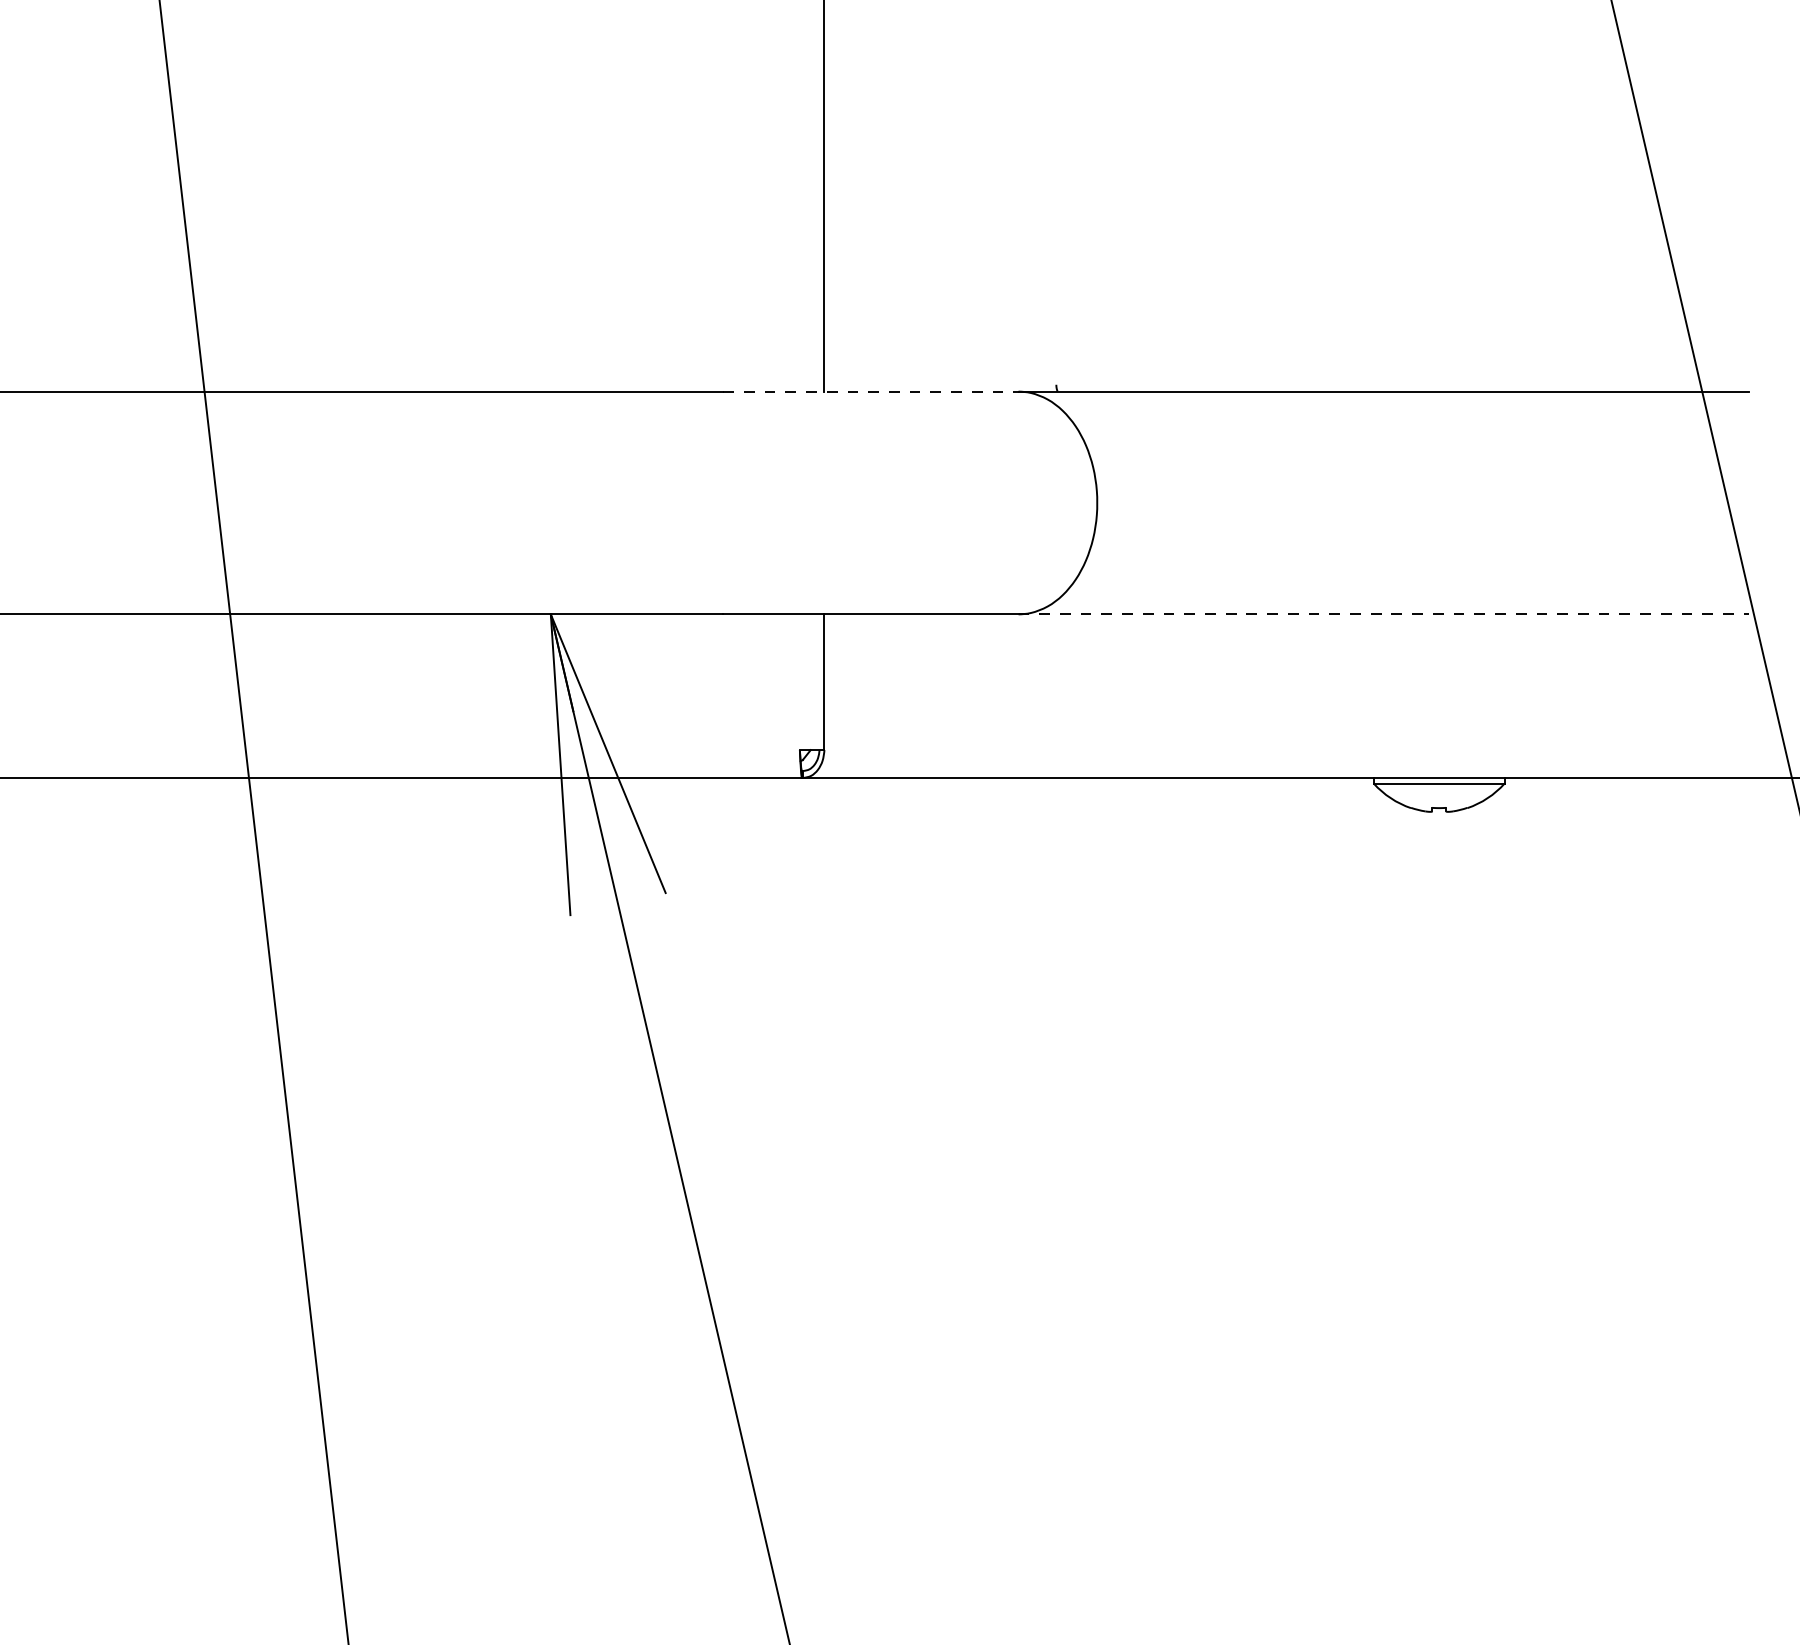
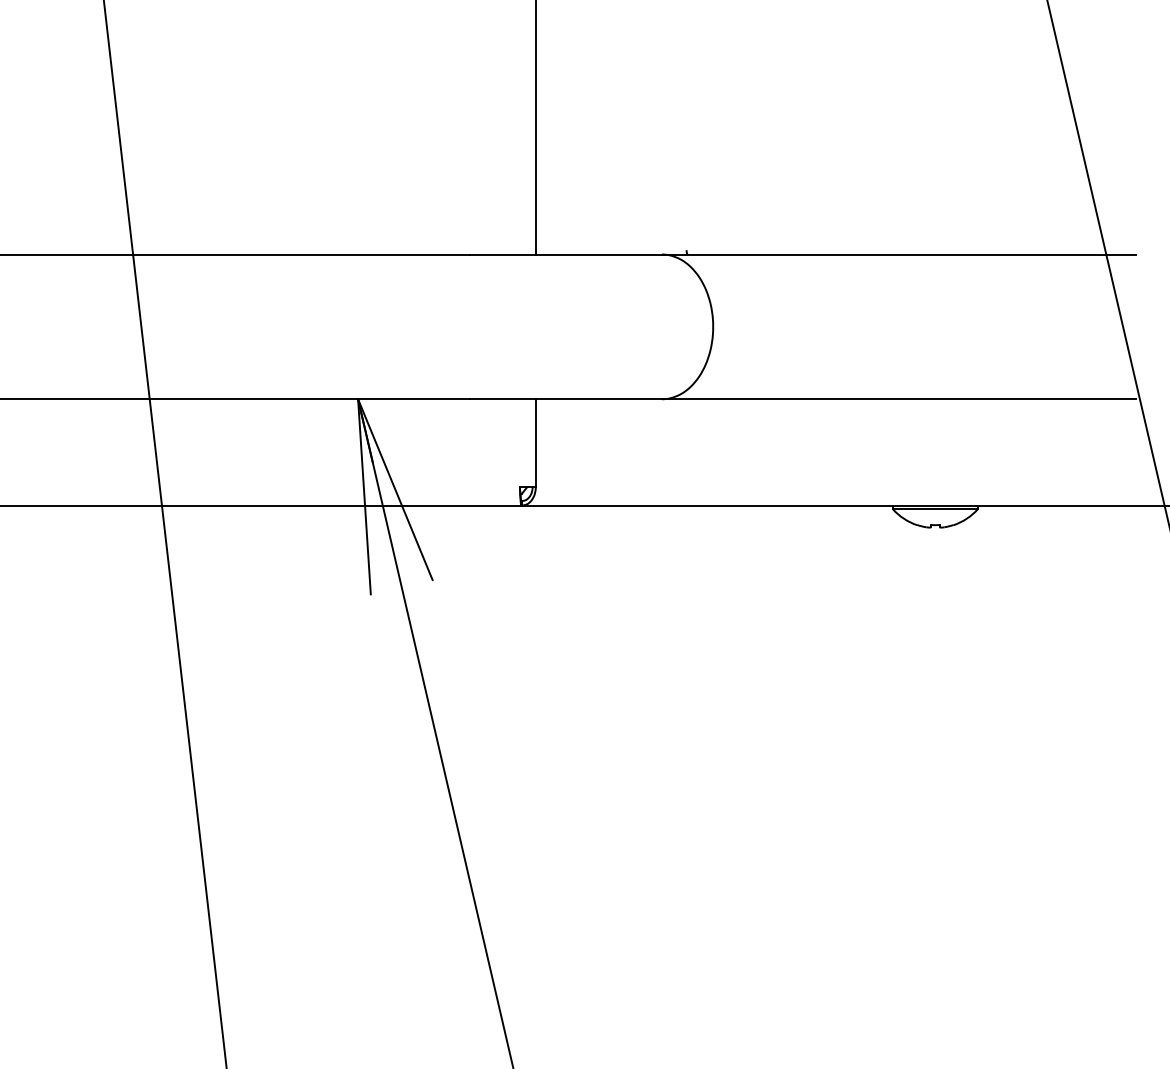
line: (871, 391) -> (566, 254), dashed -> solid
line: (1383, 614) -> (899, 399), dashed -> solid

